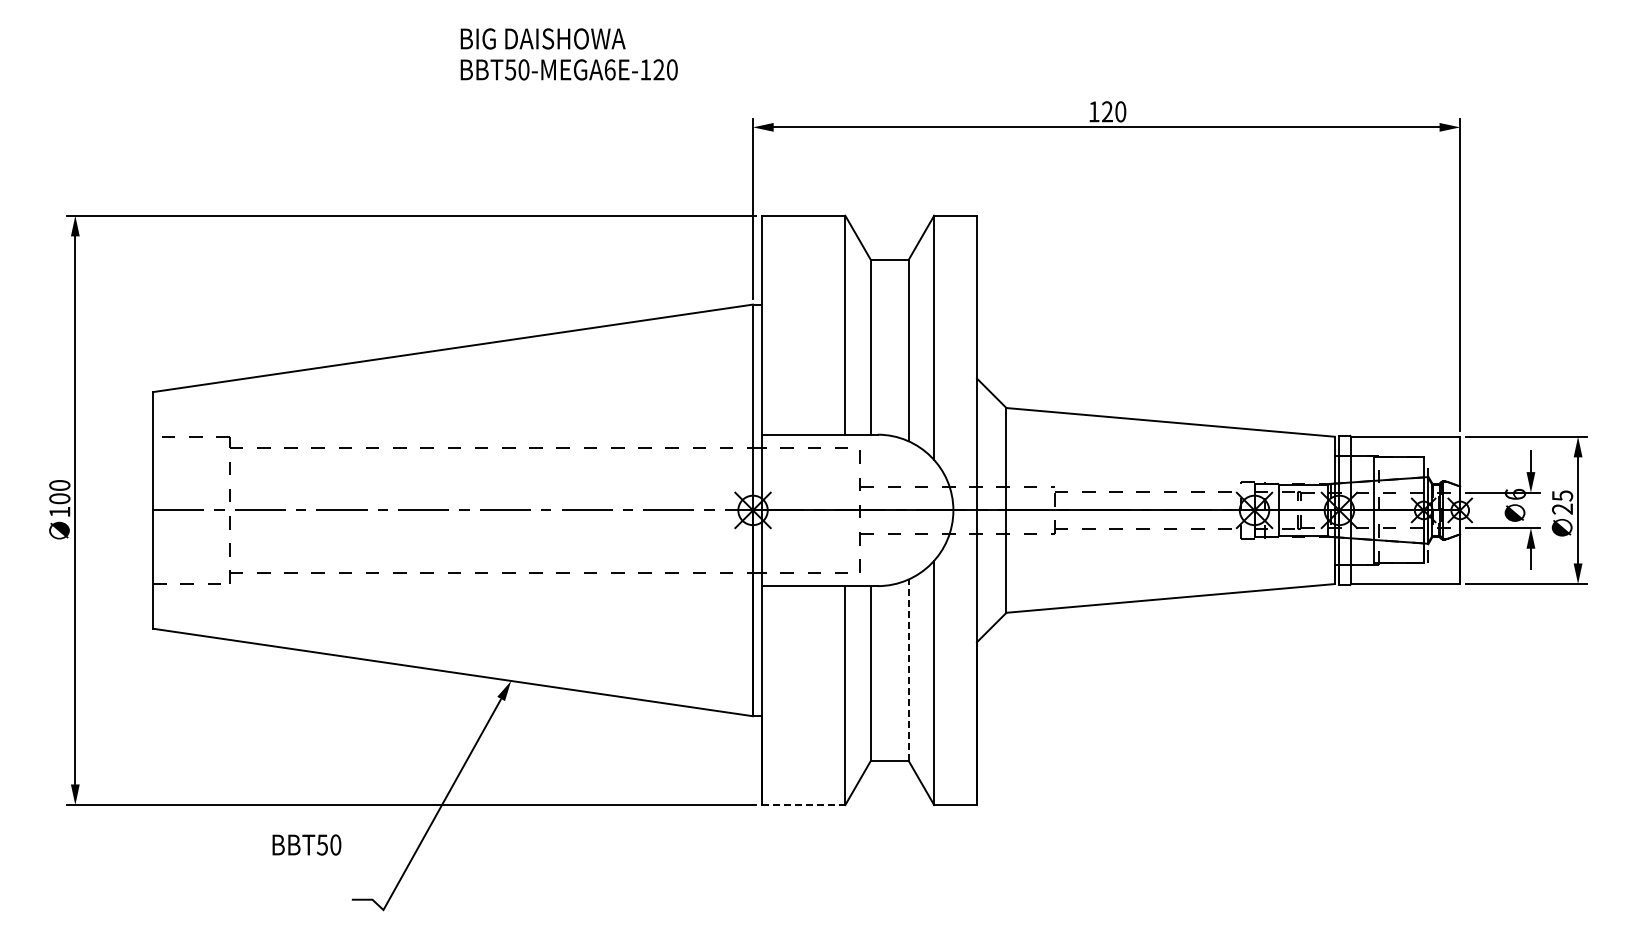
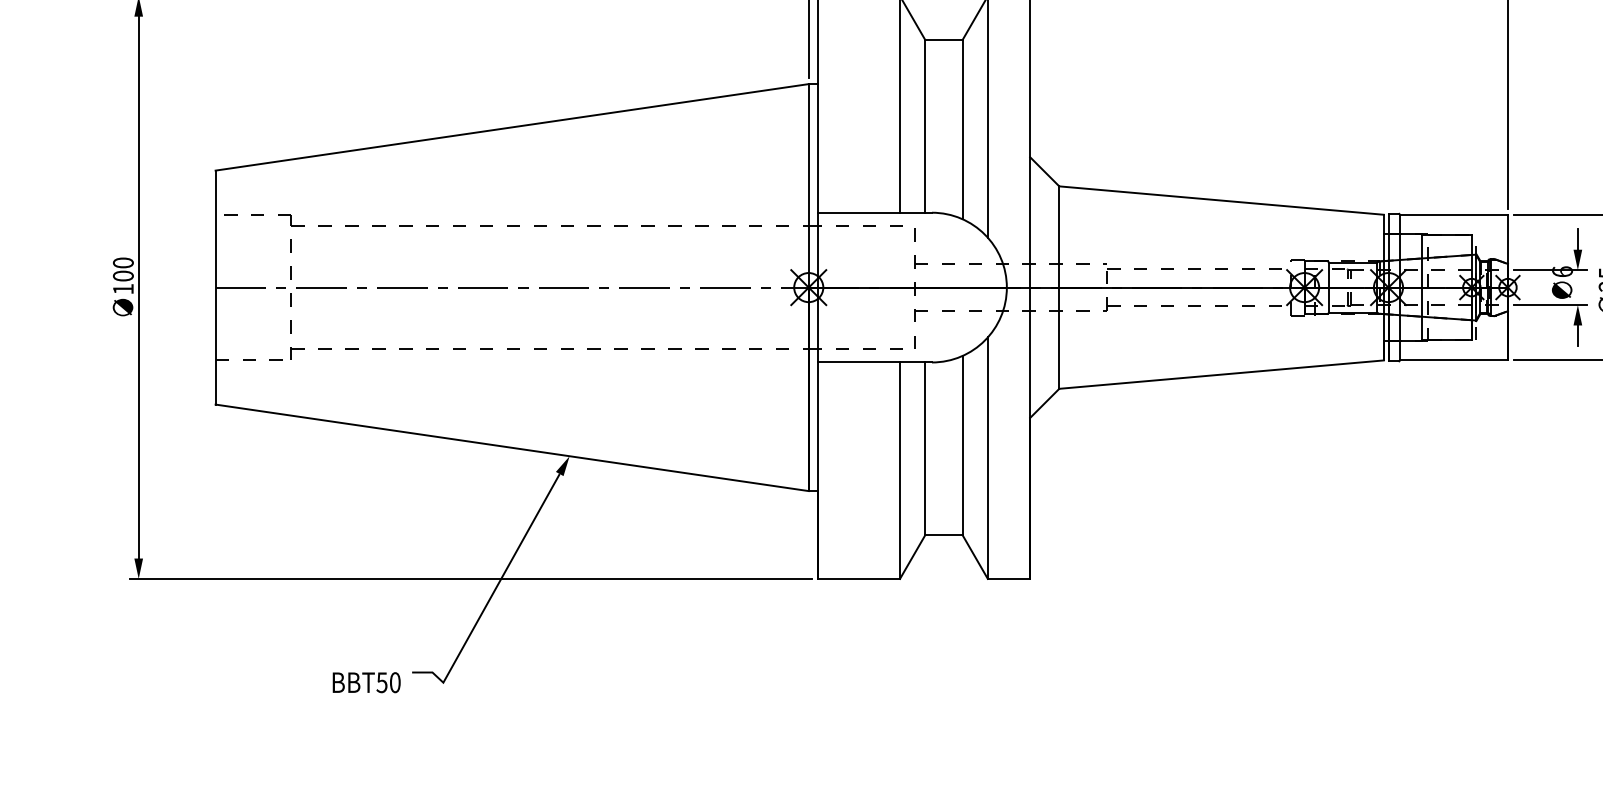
line: (908, 670) -> (962, 445), dashed -> solid
line: (803, 805) -> (858, 579), dashed -> solid
text: (306, 844) -> (366, 682), moved

